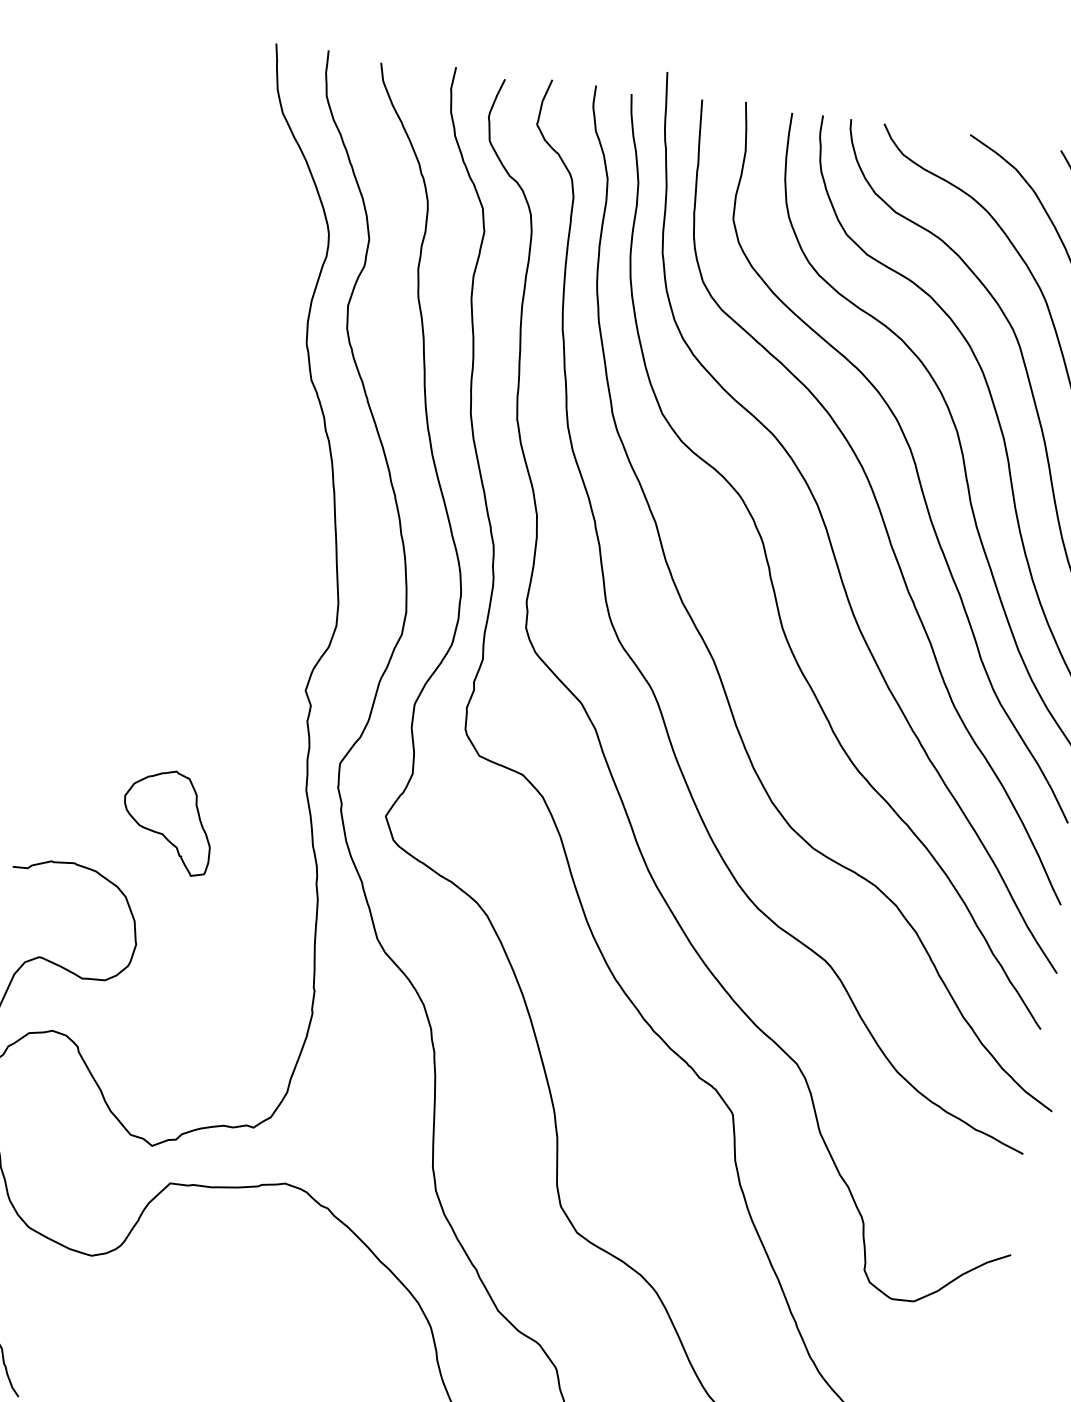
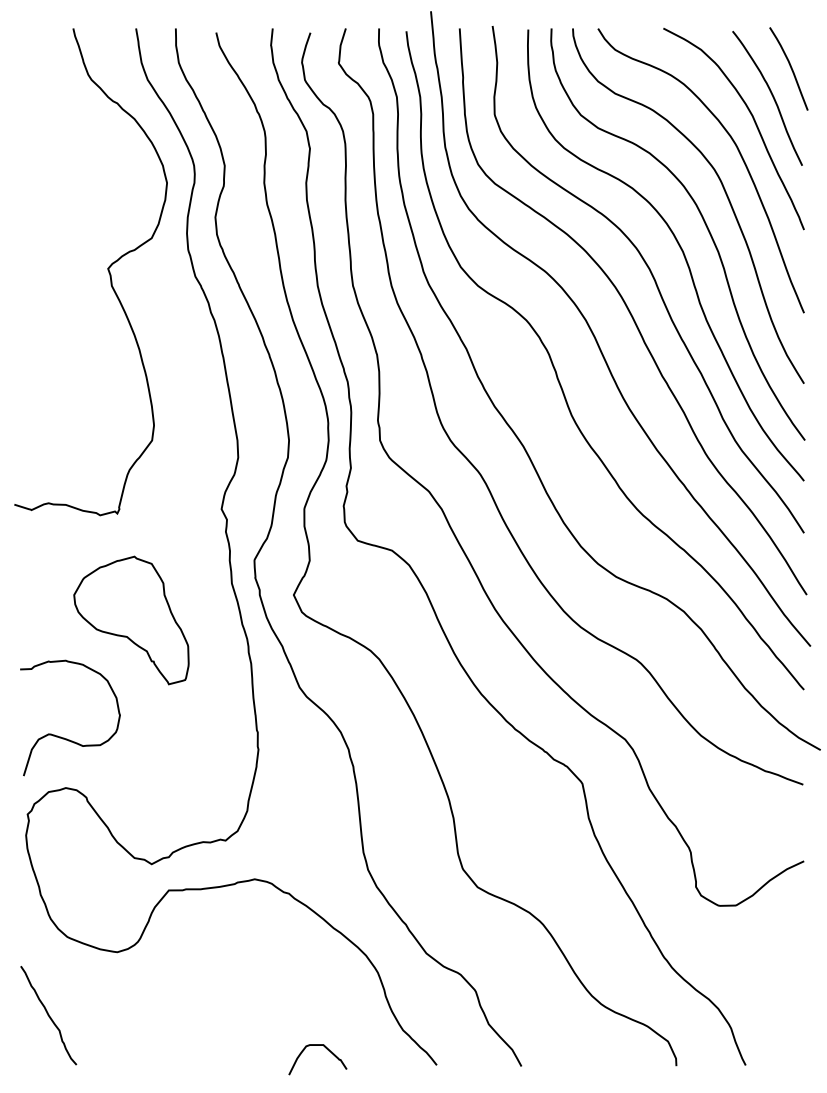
curve: (196, 356) -> (107, 270), added
part: (167, 821) -> (131, 620), size x1.67

